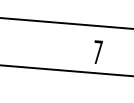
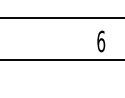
text: (98, 52) -> (101, 41), 7 -> 6

